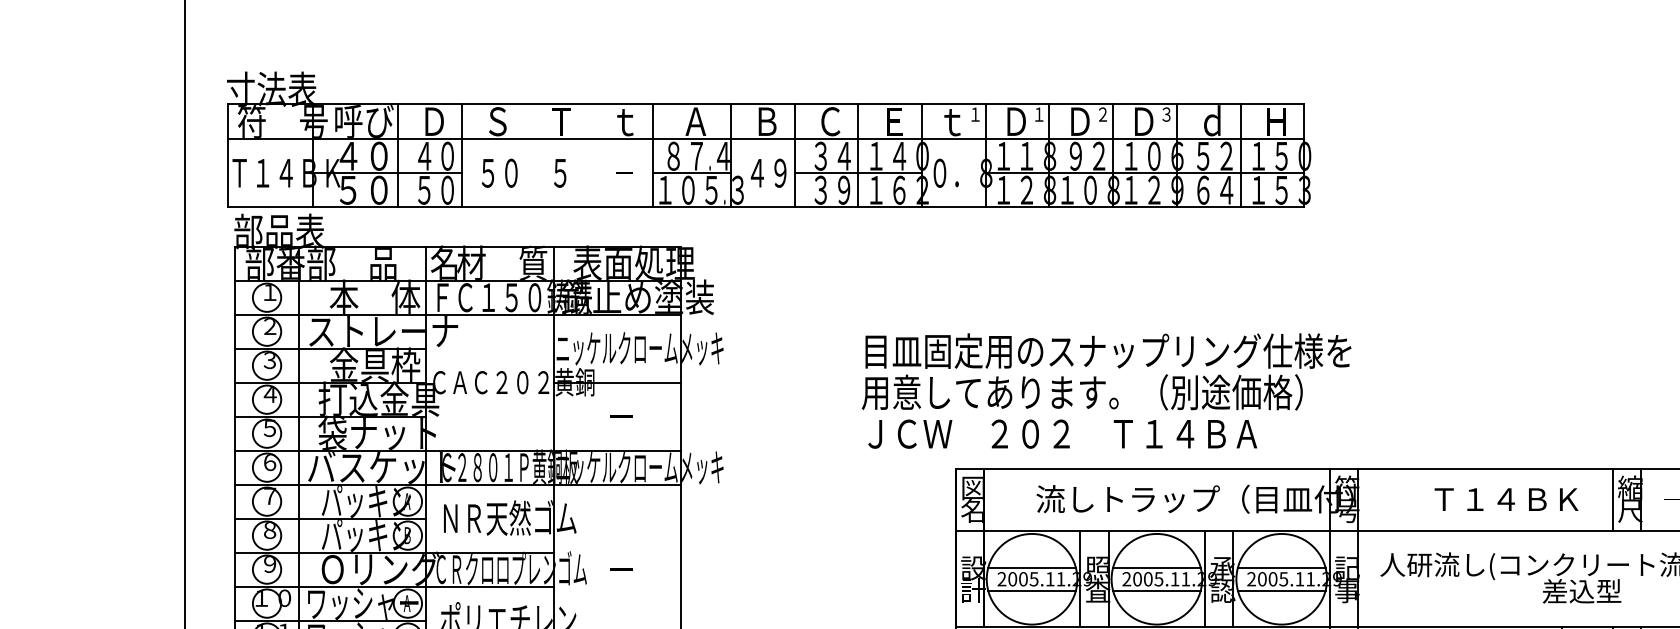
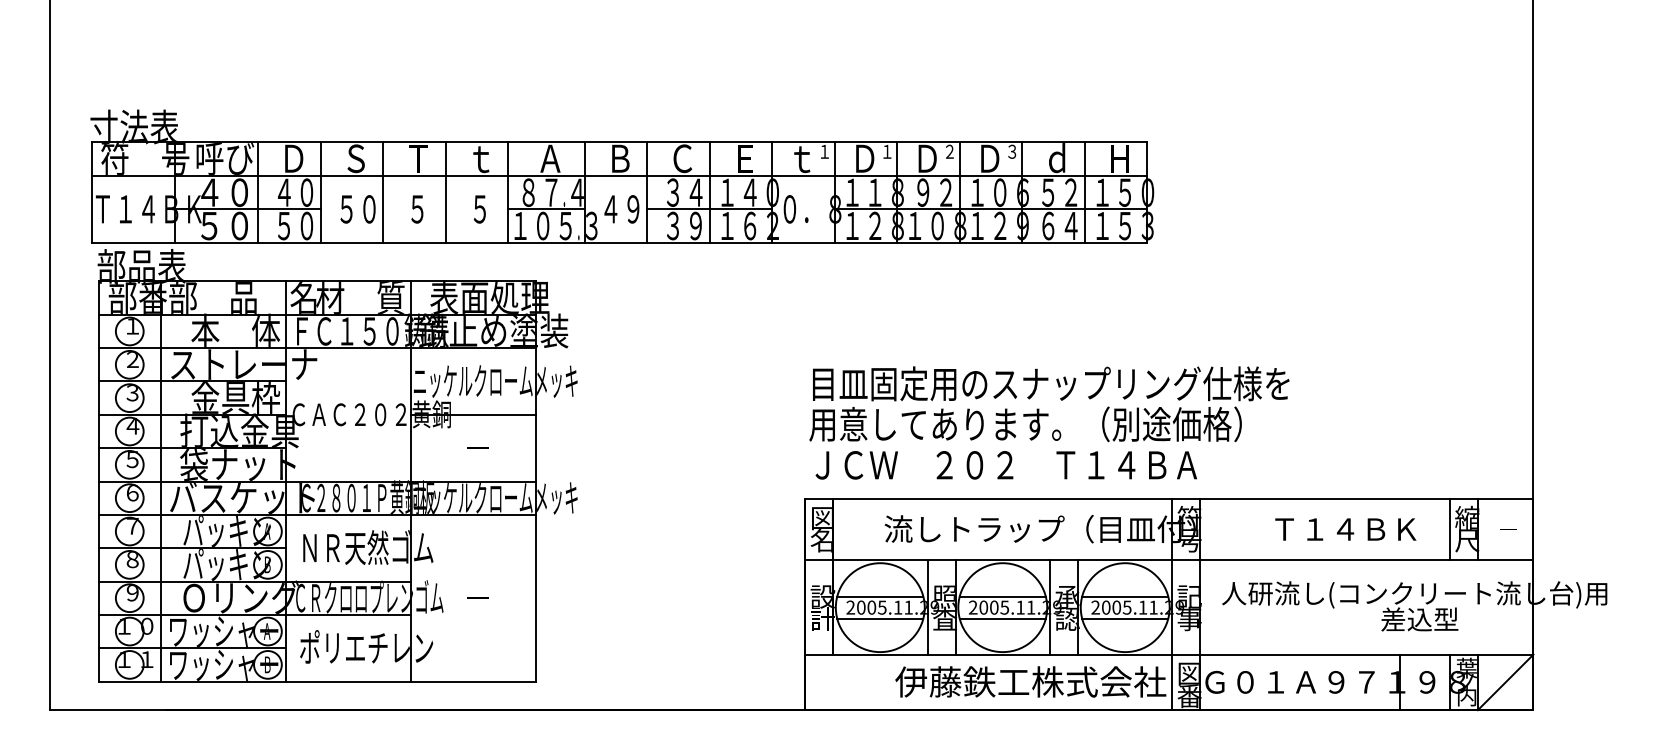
line: (525, 155) -> (383, 191), added
line: (588, 155) -> (445, 191), added
text: (623, 173) -> (479, 209), － -> ５
text: (1106, 390) -> (1049, 422), moved

